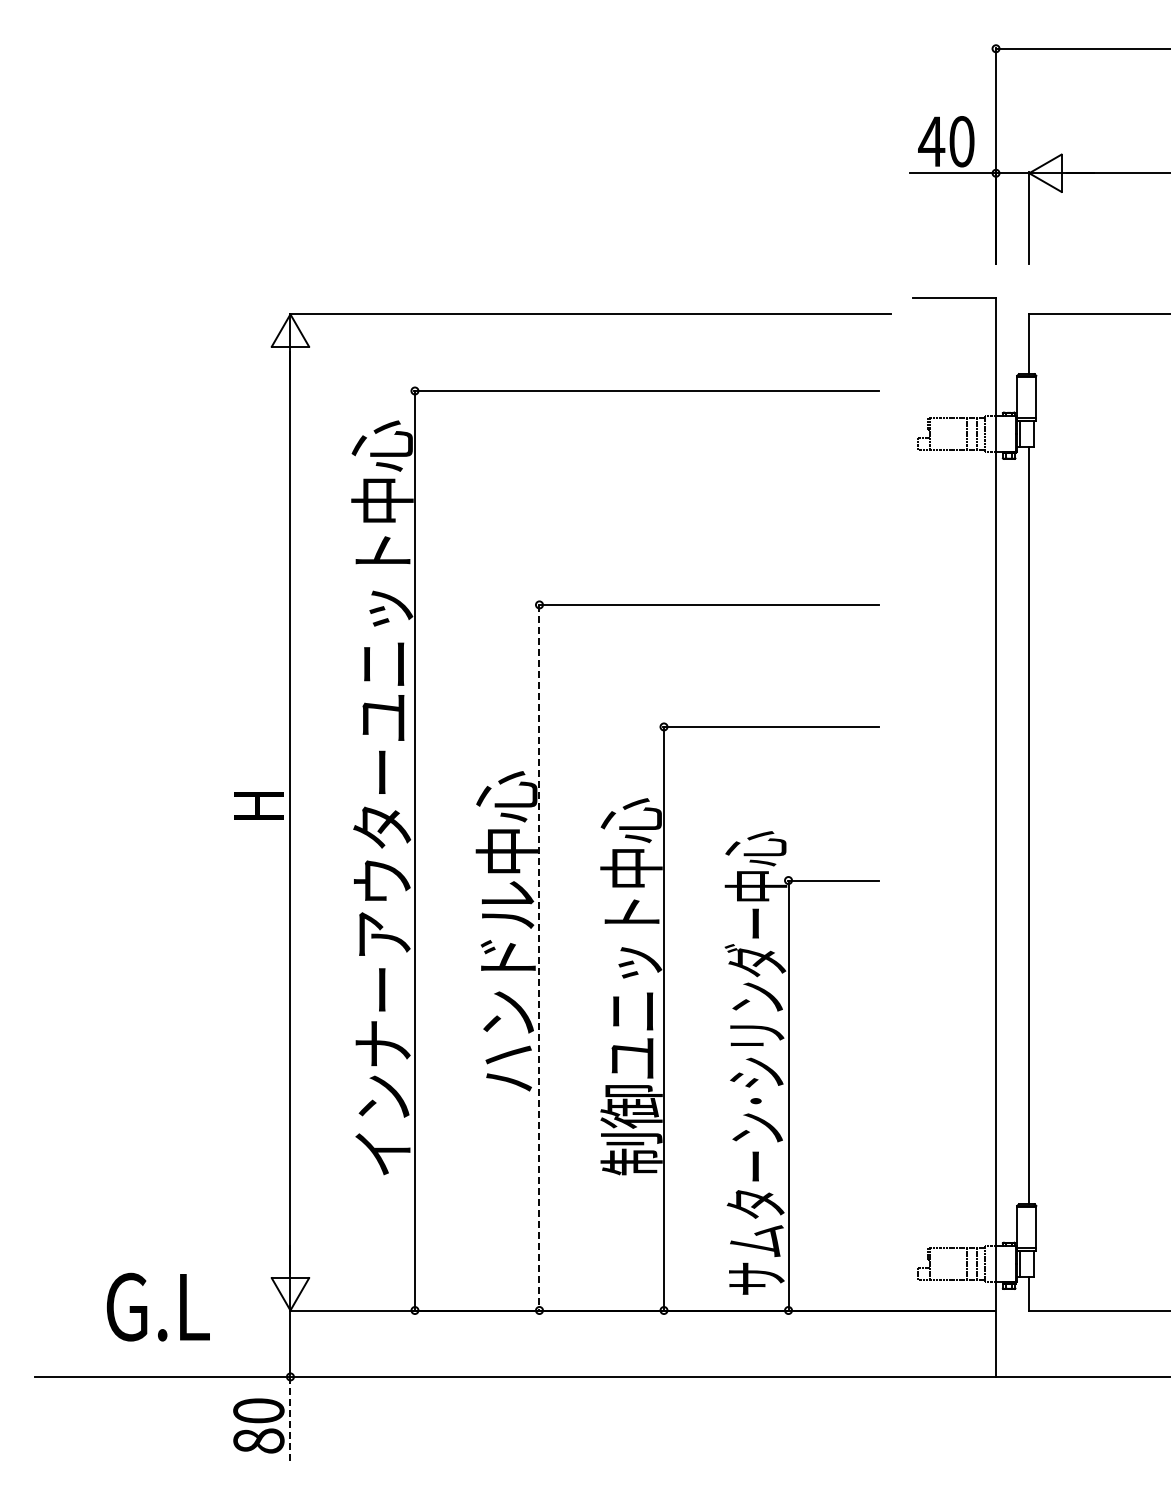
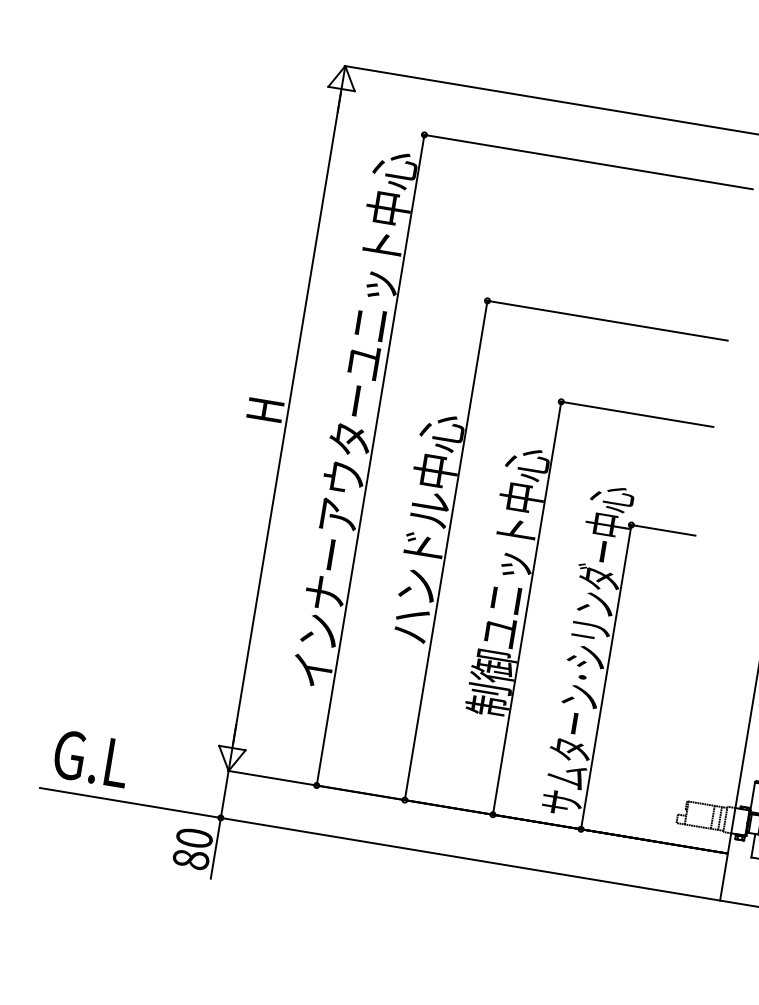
line: (539, 957) -> (446, 550), dashed -> solid
text: (158, 1306) -> (91, 758), moved
line: (290, 1419) -> (215, 848), dashed -> solid

